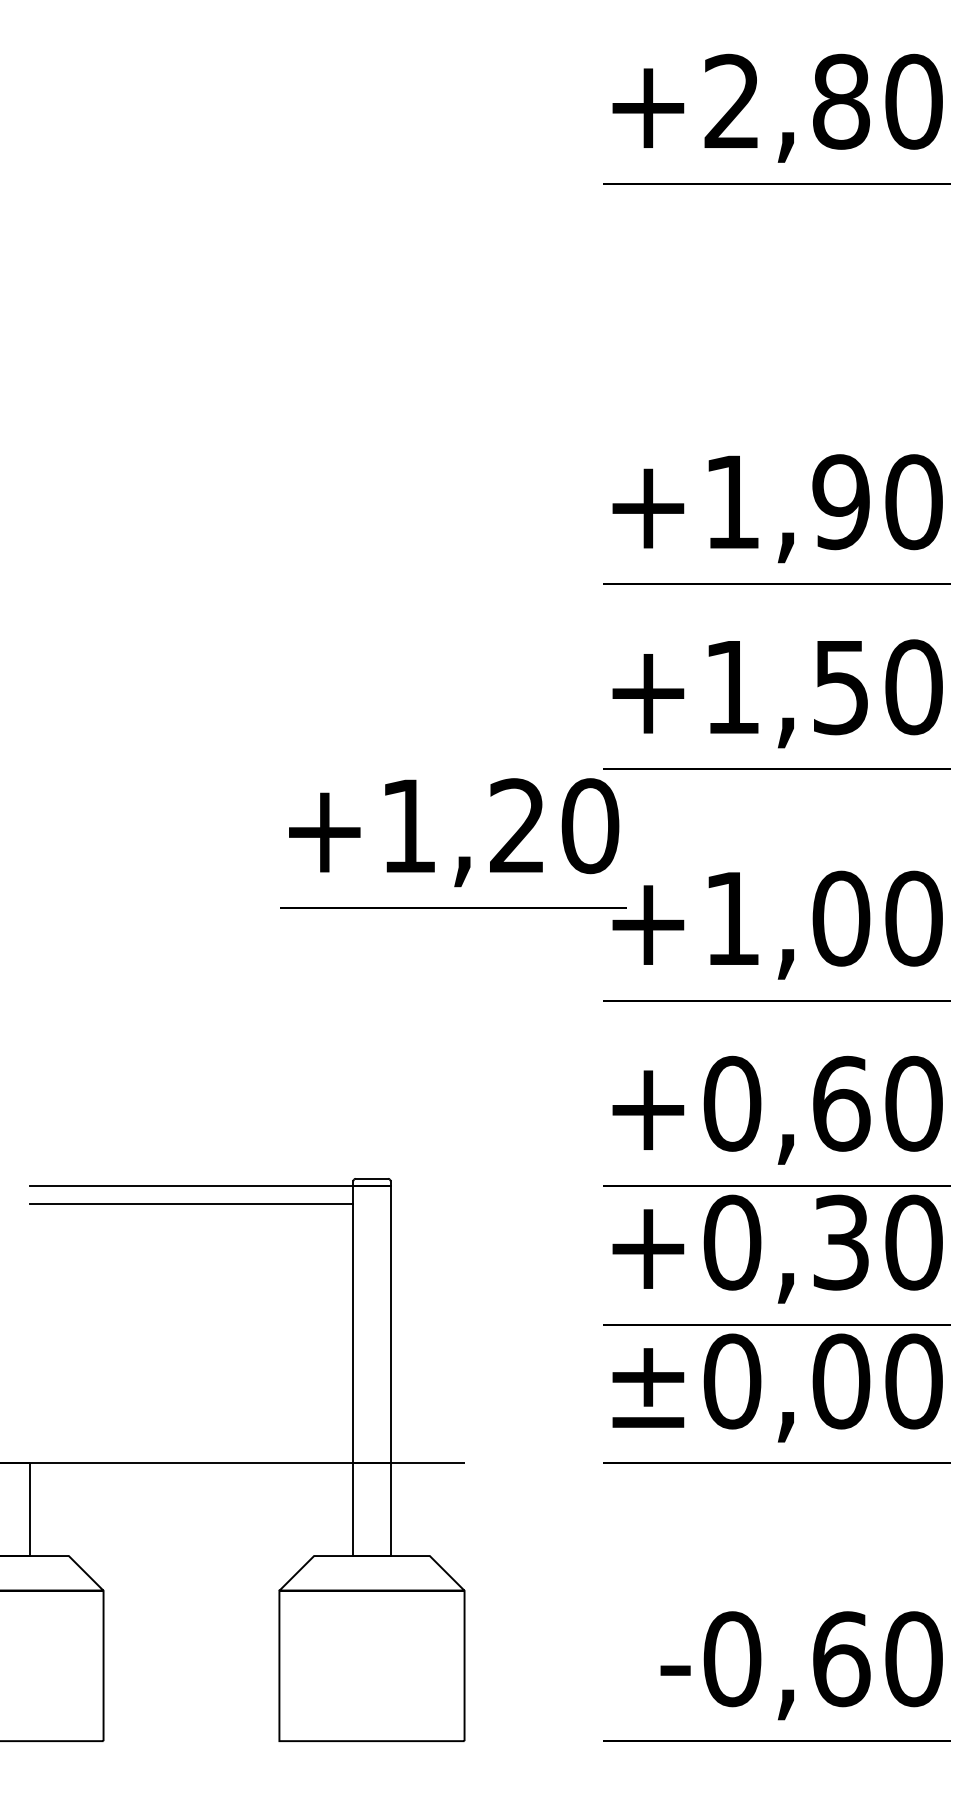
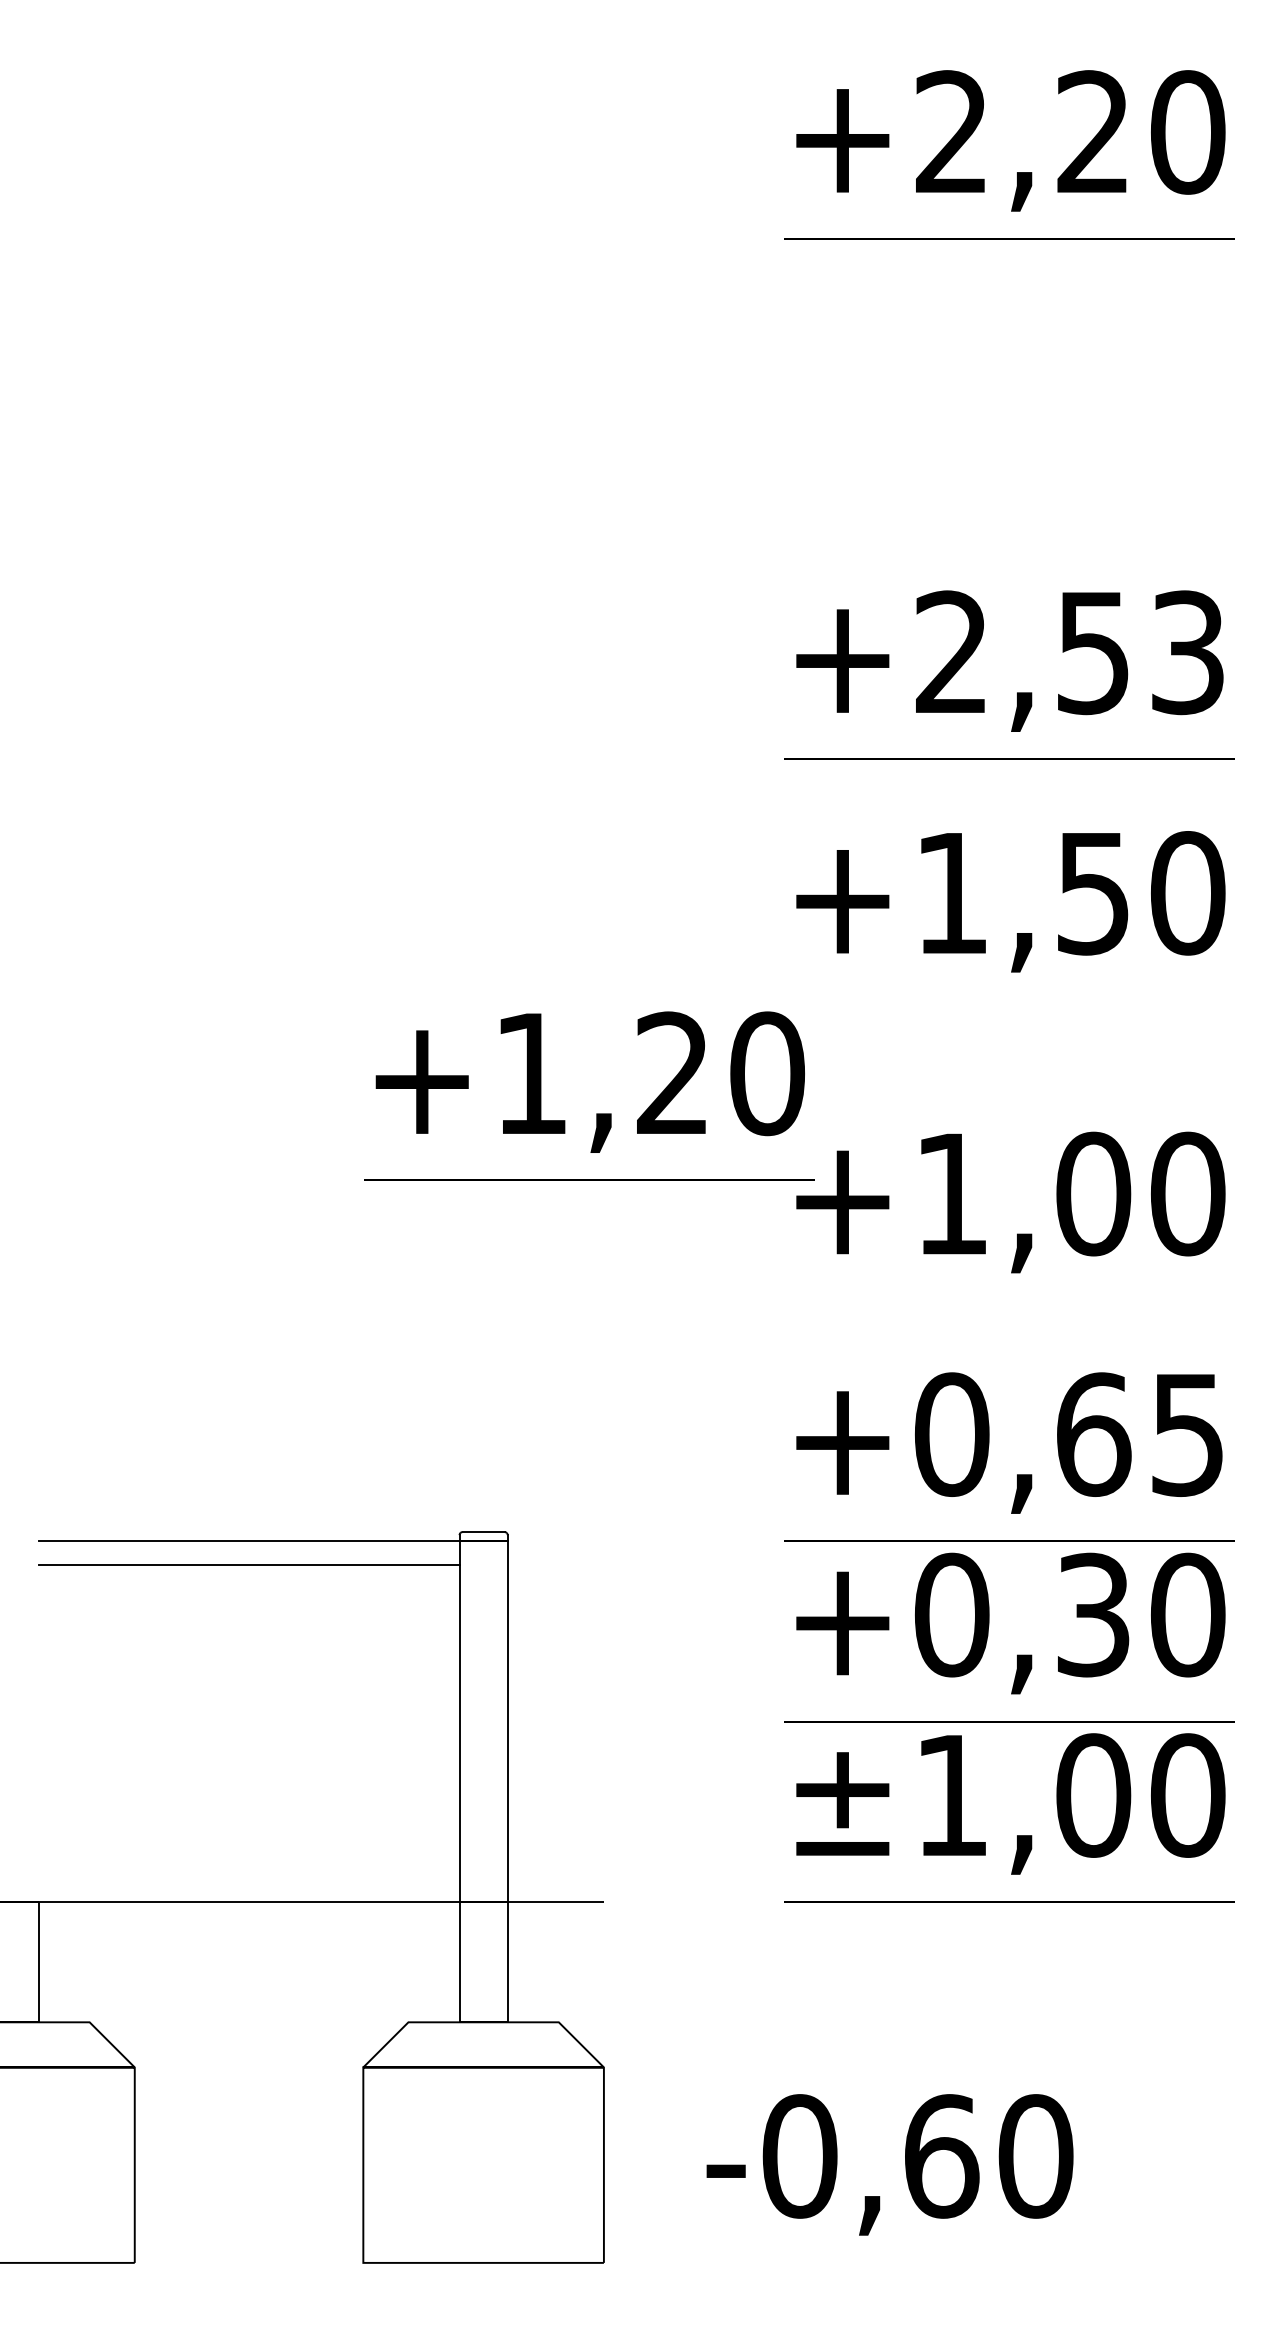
text: (841, 101) -> (1093, 132), +2,80 -> +2,20
text: (823, 502) -> (1070, 653), +1,90 -> +2,53
line: (776, 768) -> (1009, 998), removed
line: (776, 1000) -> (1009, 1300), removed
text: (913, 1103) -> (1187, 1434), +0,60 -> +0,65
text: (732, 1381) -> (952, 1795), ±0,00 -> ±1,00
text: (801, 1665) -> (889, 2164), moved
line: (776, 1740) -> (1009, 2262), removed

